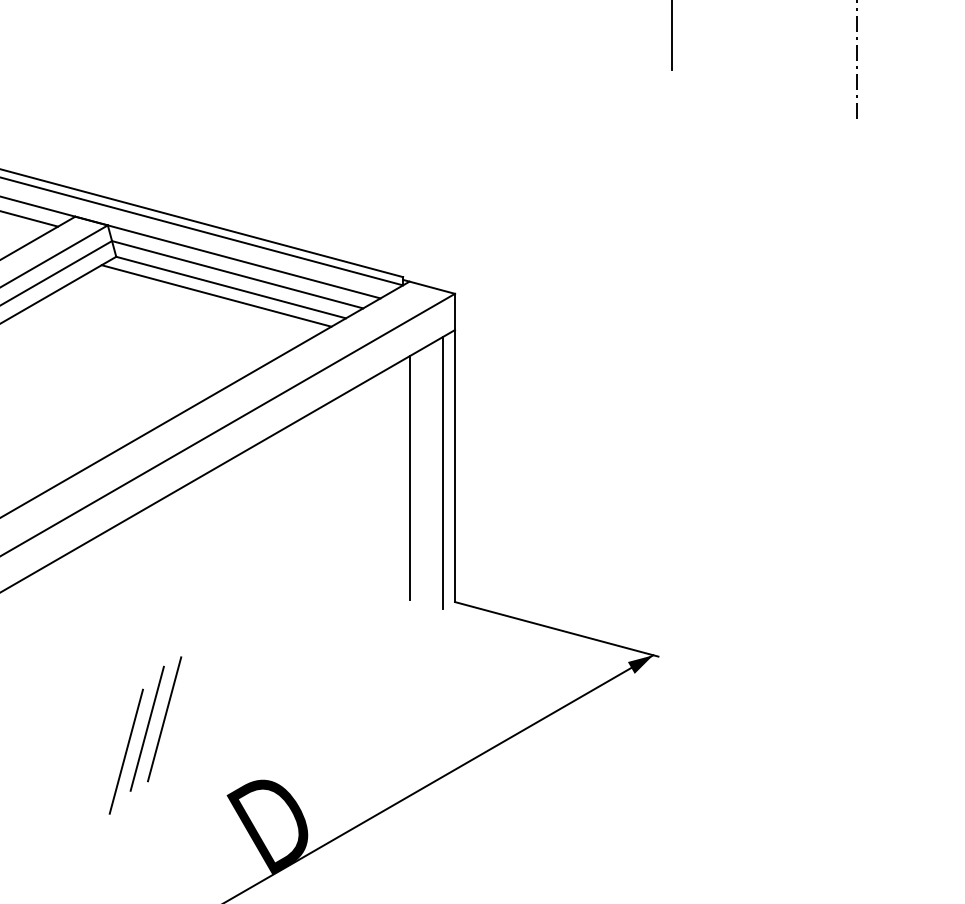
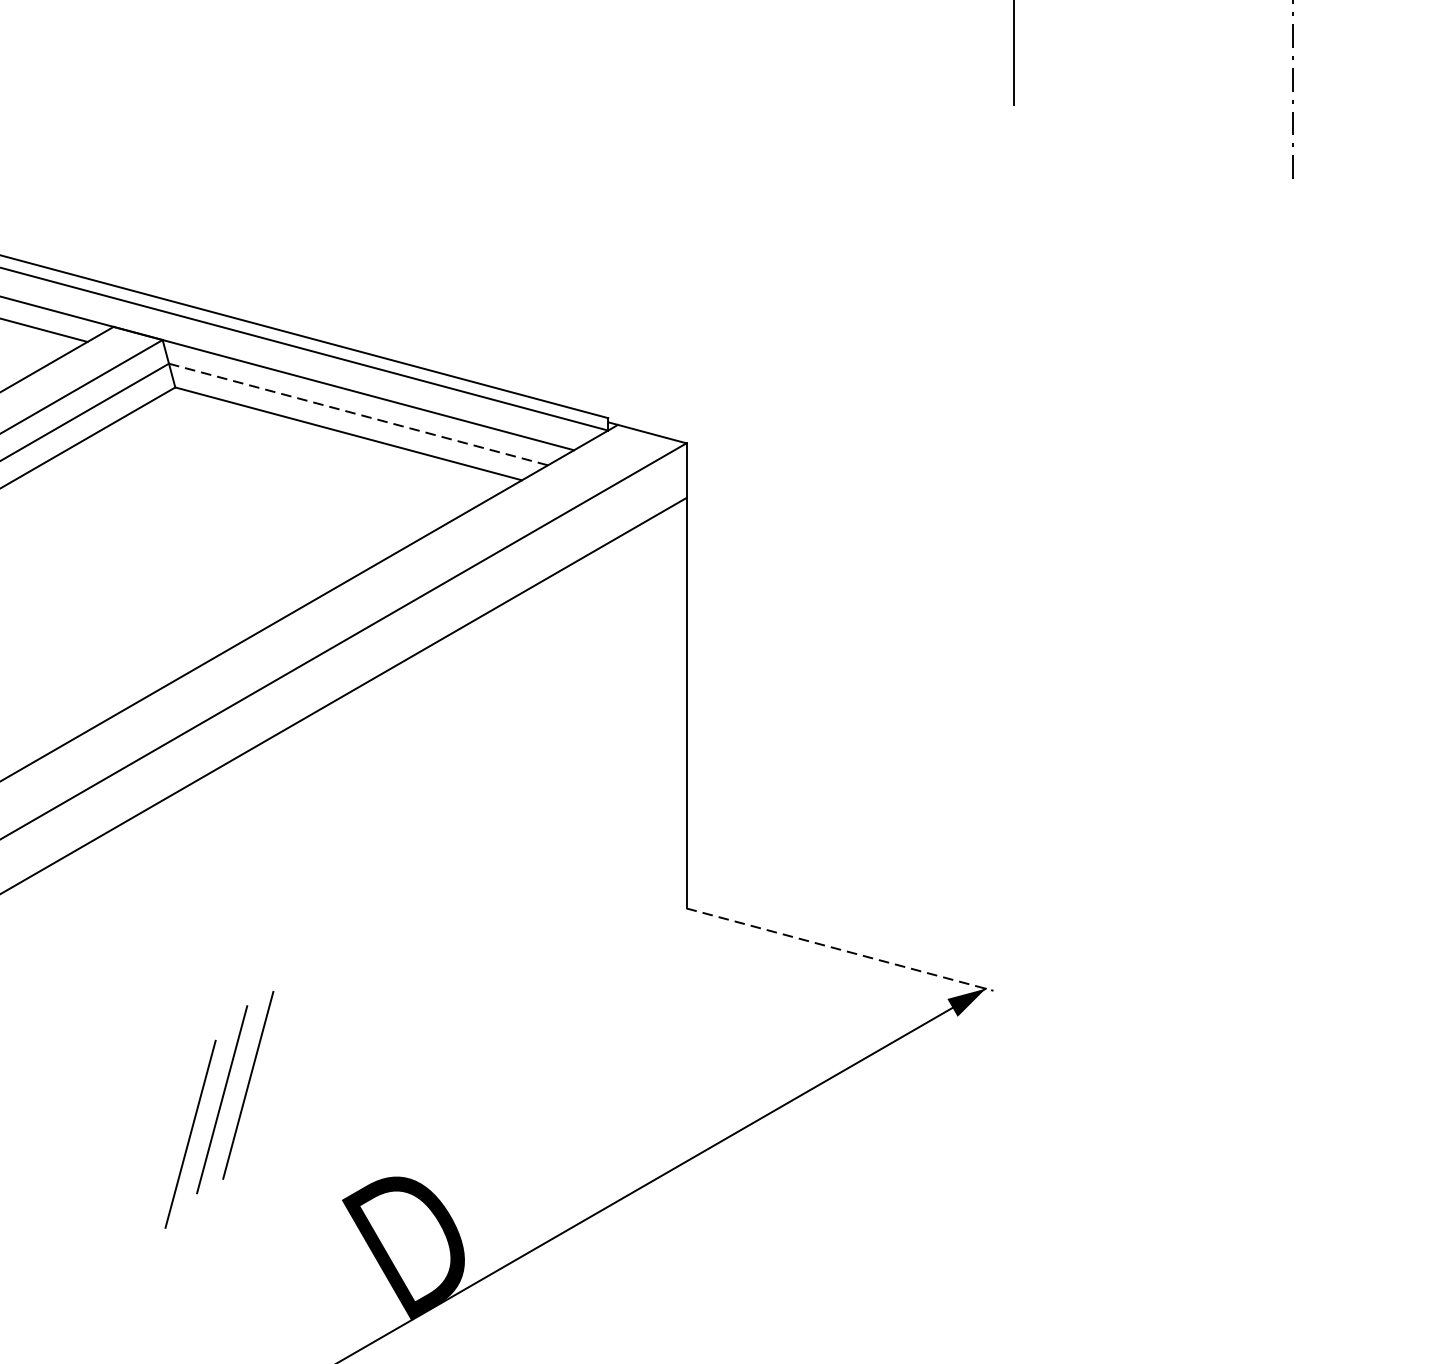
line: (238, 274) -> (359, 414), solid -> dashed
line: (216, 295) -> (326, 445), removed
line: (443, 472) -> (669, 712), removed
line: (409, 478) -> (617, 721), removed
line: (557, 629) -> (841, 949), solid -> dashed

